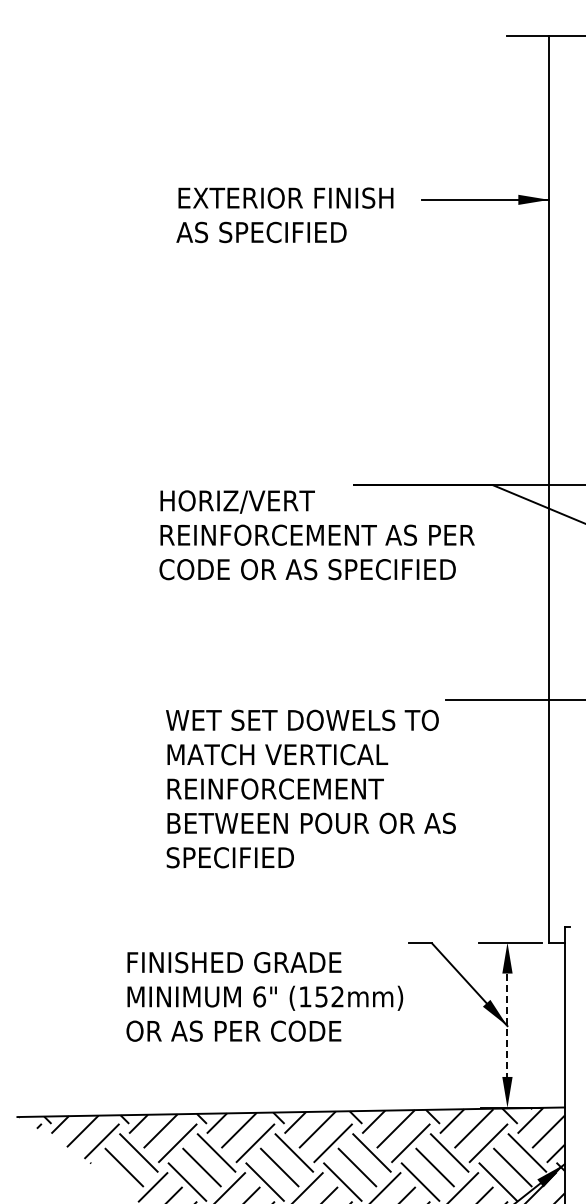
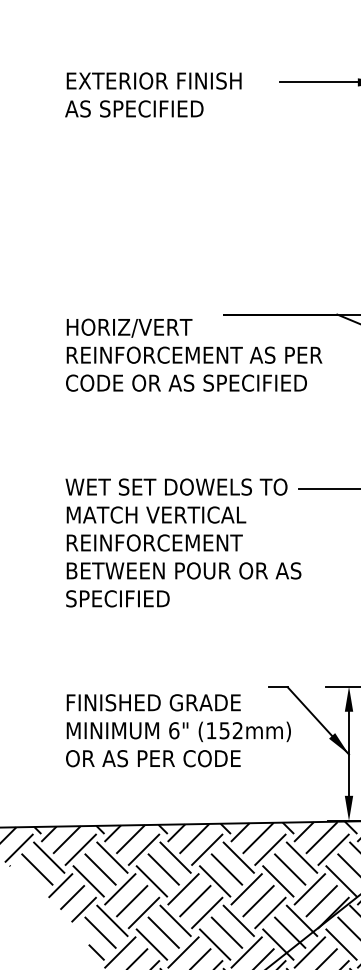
text: (284, 215) -> (153, 95), moved
text: (310, 788) -> (183, 542), moved
text: (264, 996) -> (178, 730), moved
line: (507, 1025) -> (349, 753), dashed -> solid

